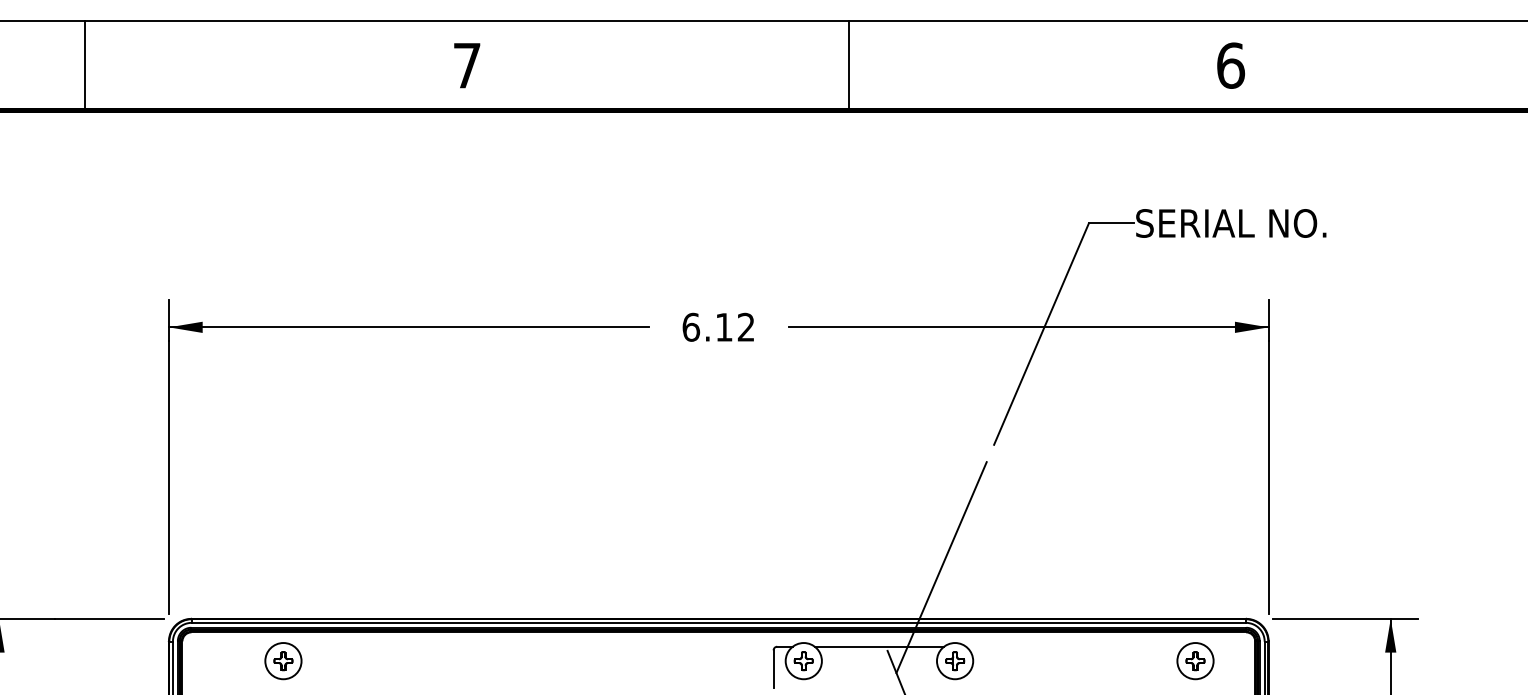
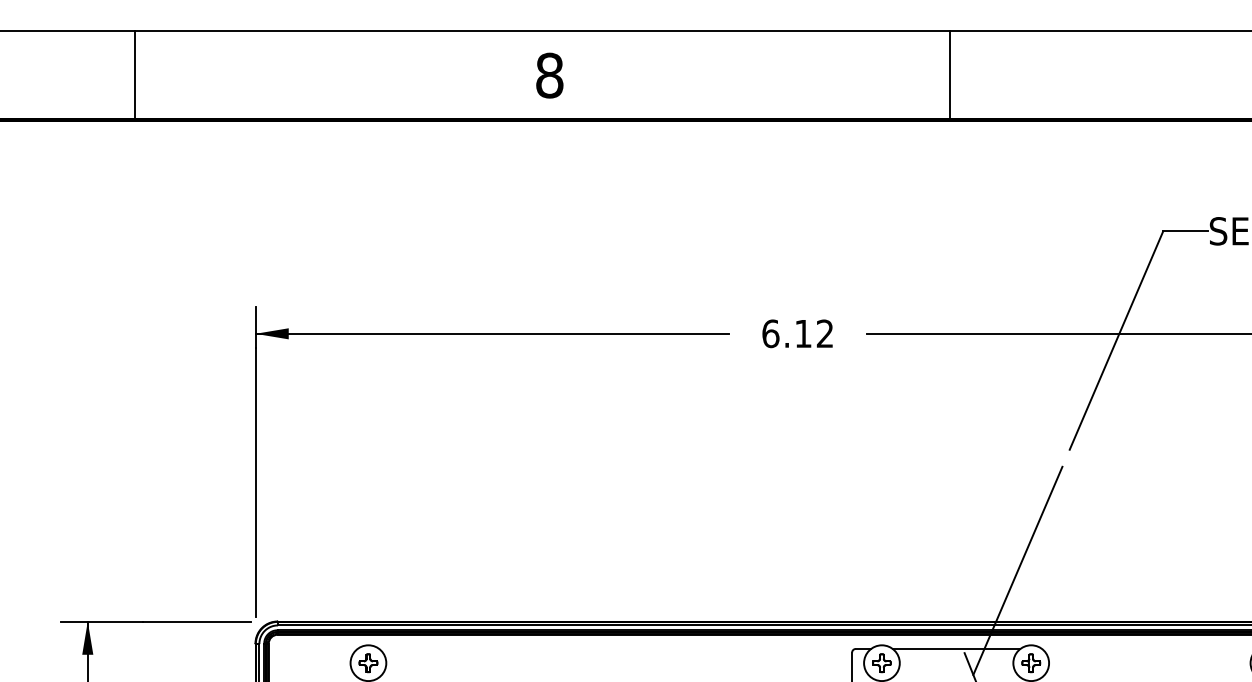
line: (85, 65) -> (134, 75), moved
text: (467, 65) -> (550, 75), 7 -> 8
line: (849, 65) -> (950, 75), moved

